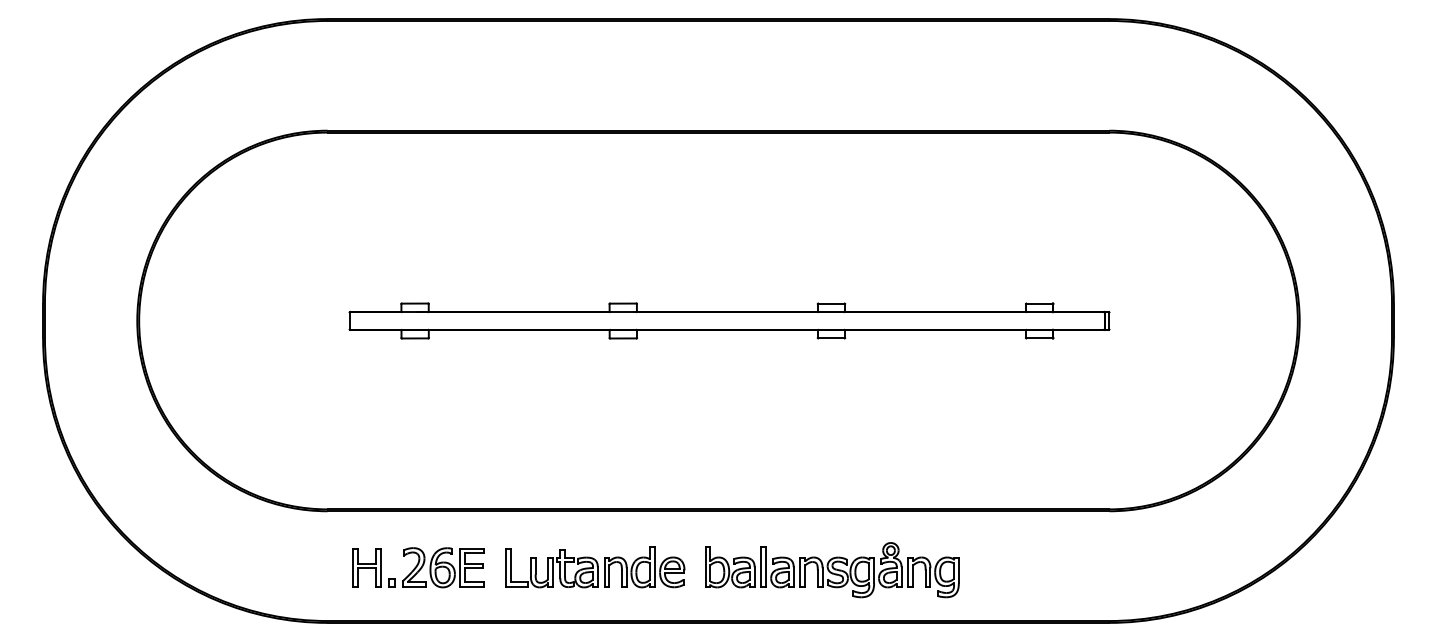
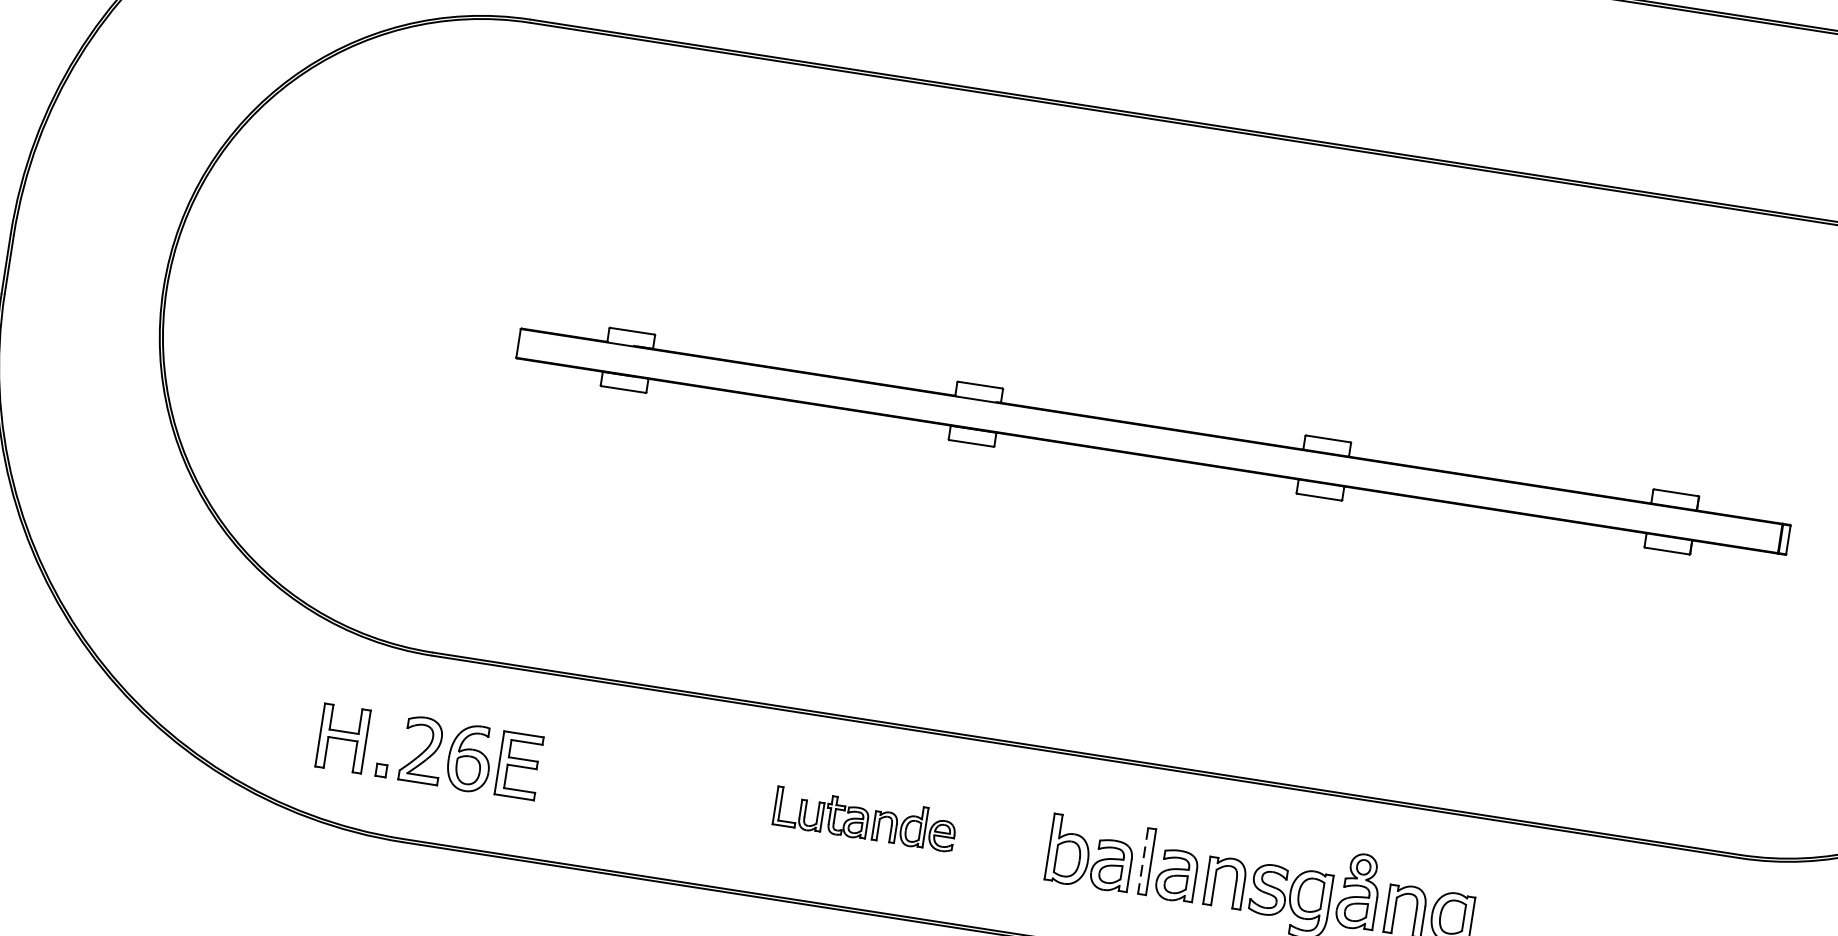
line: (761, 566) -> (1143, 860), solid -> dashed
part: (418, 567) -> (429, 751), moved
part: (595, 567) -> (865, 819), size x0.6

